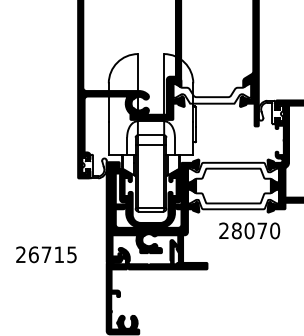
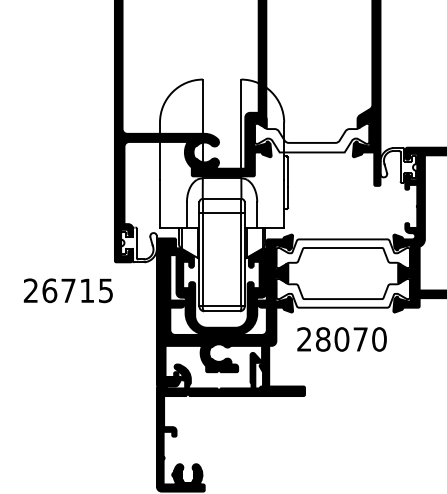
text: (249, 230) -> (341, 338), moved
text: (46, 254) -> (68, 290), moved

